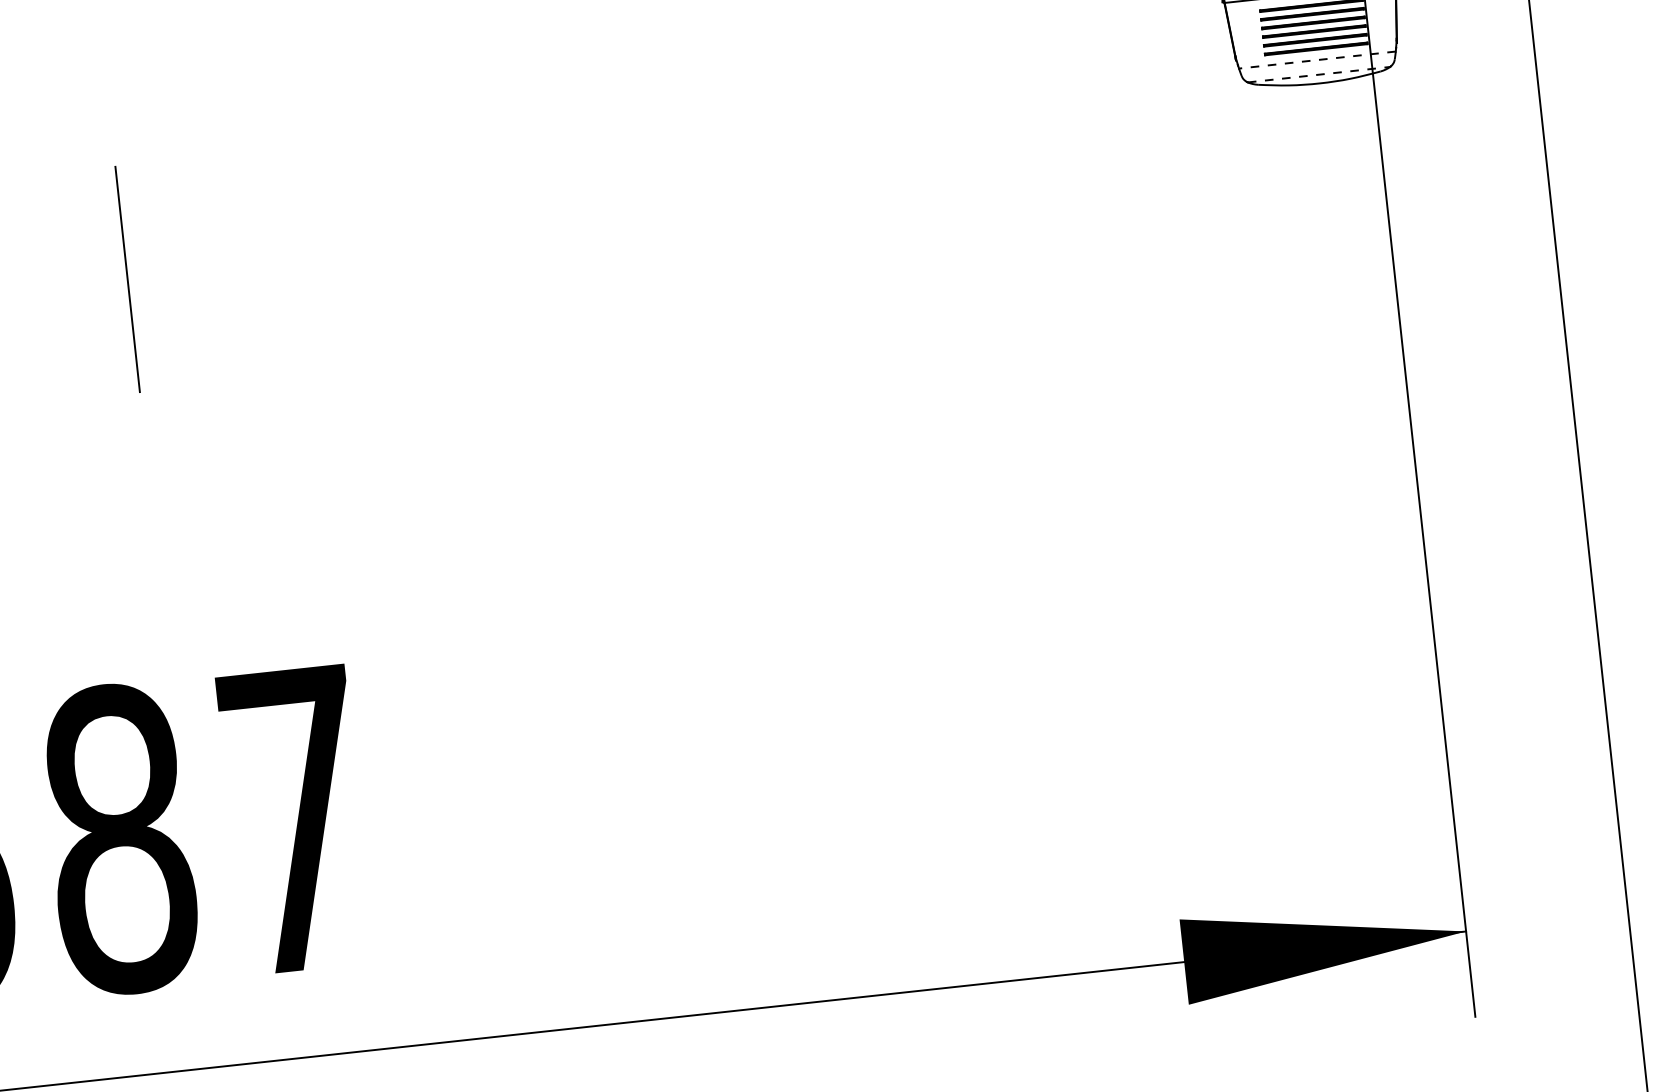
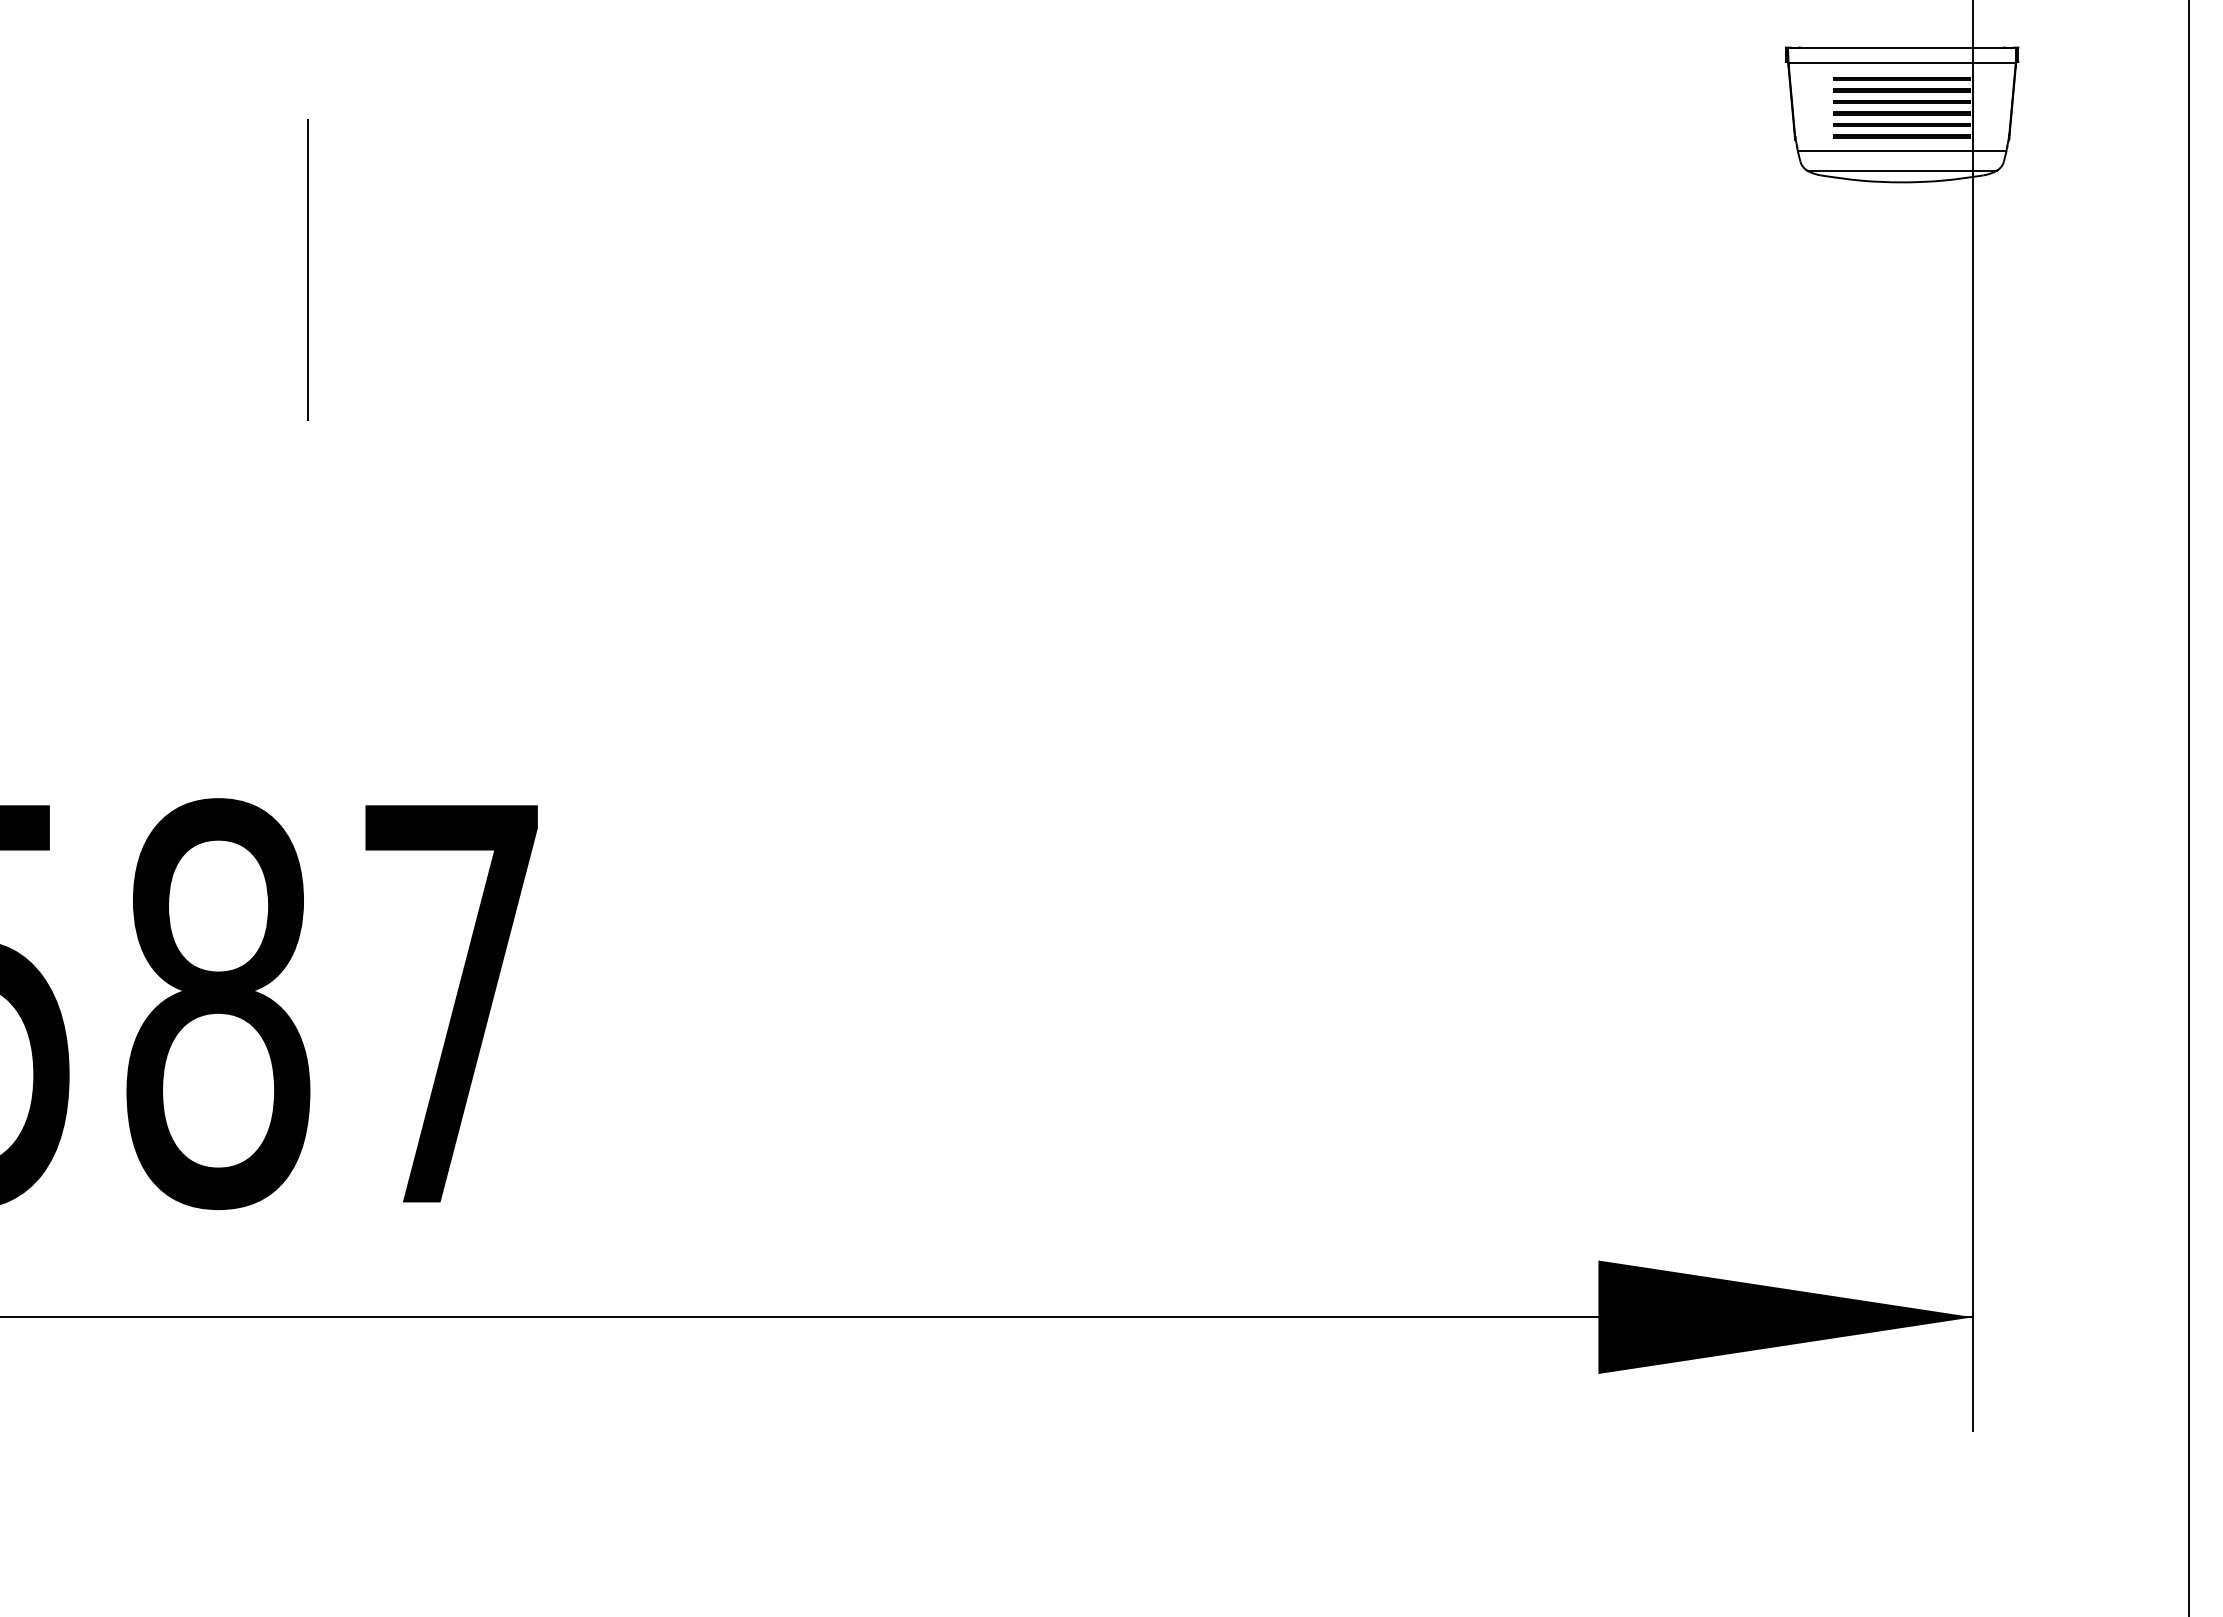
line: (1316, 60) -> (1901, 151), dashed -> solid
line: (1319, 74) -> (1902, 170), dashed -> solid

